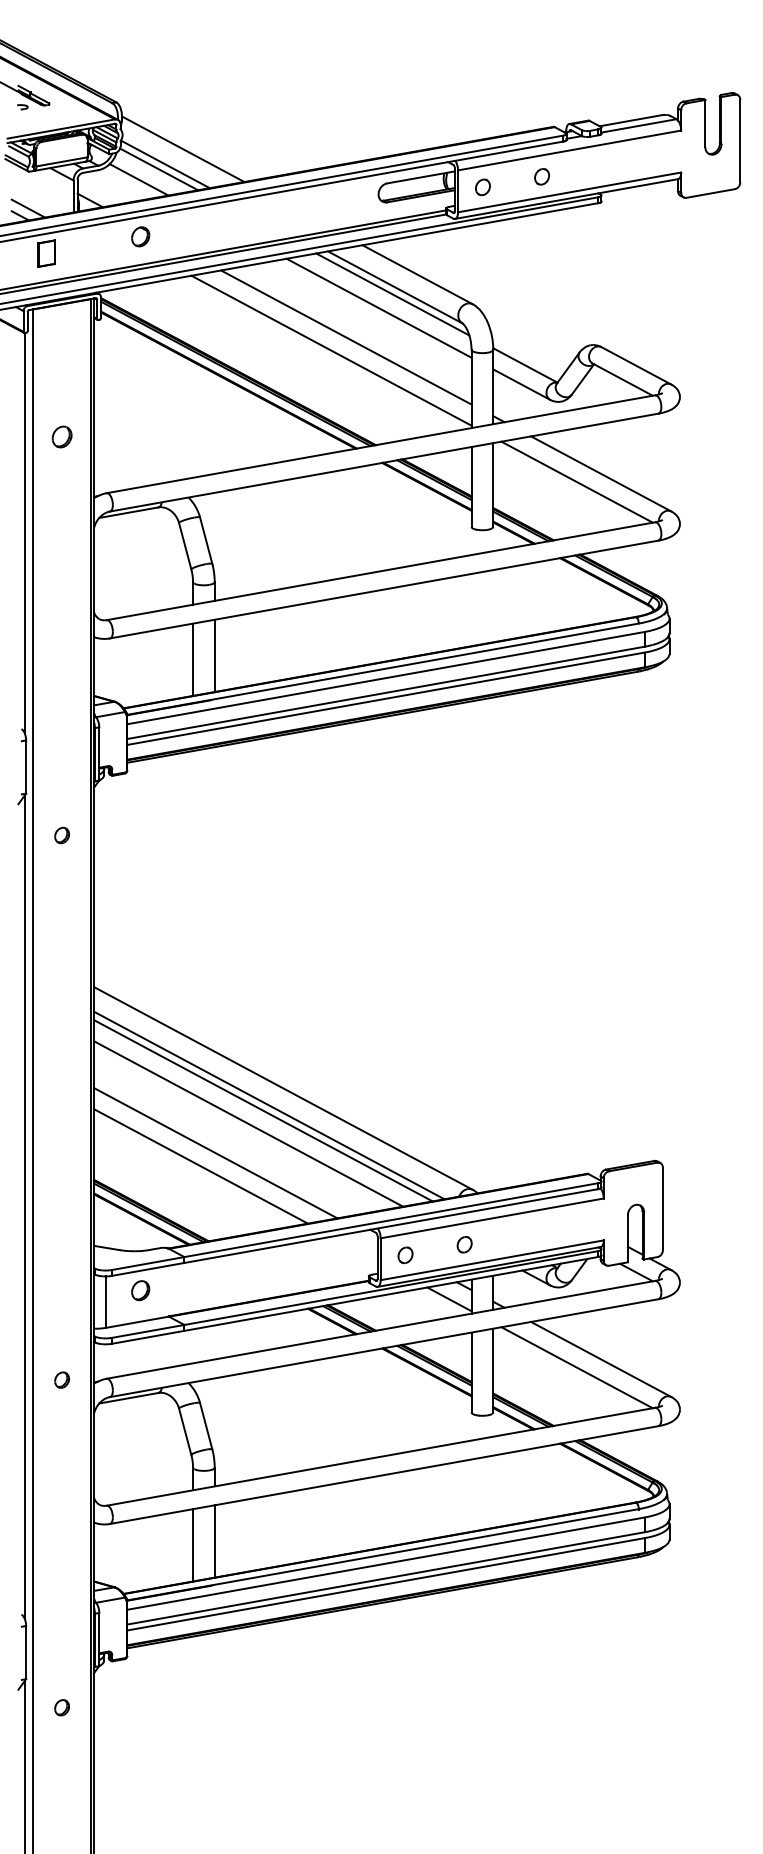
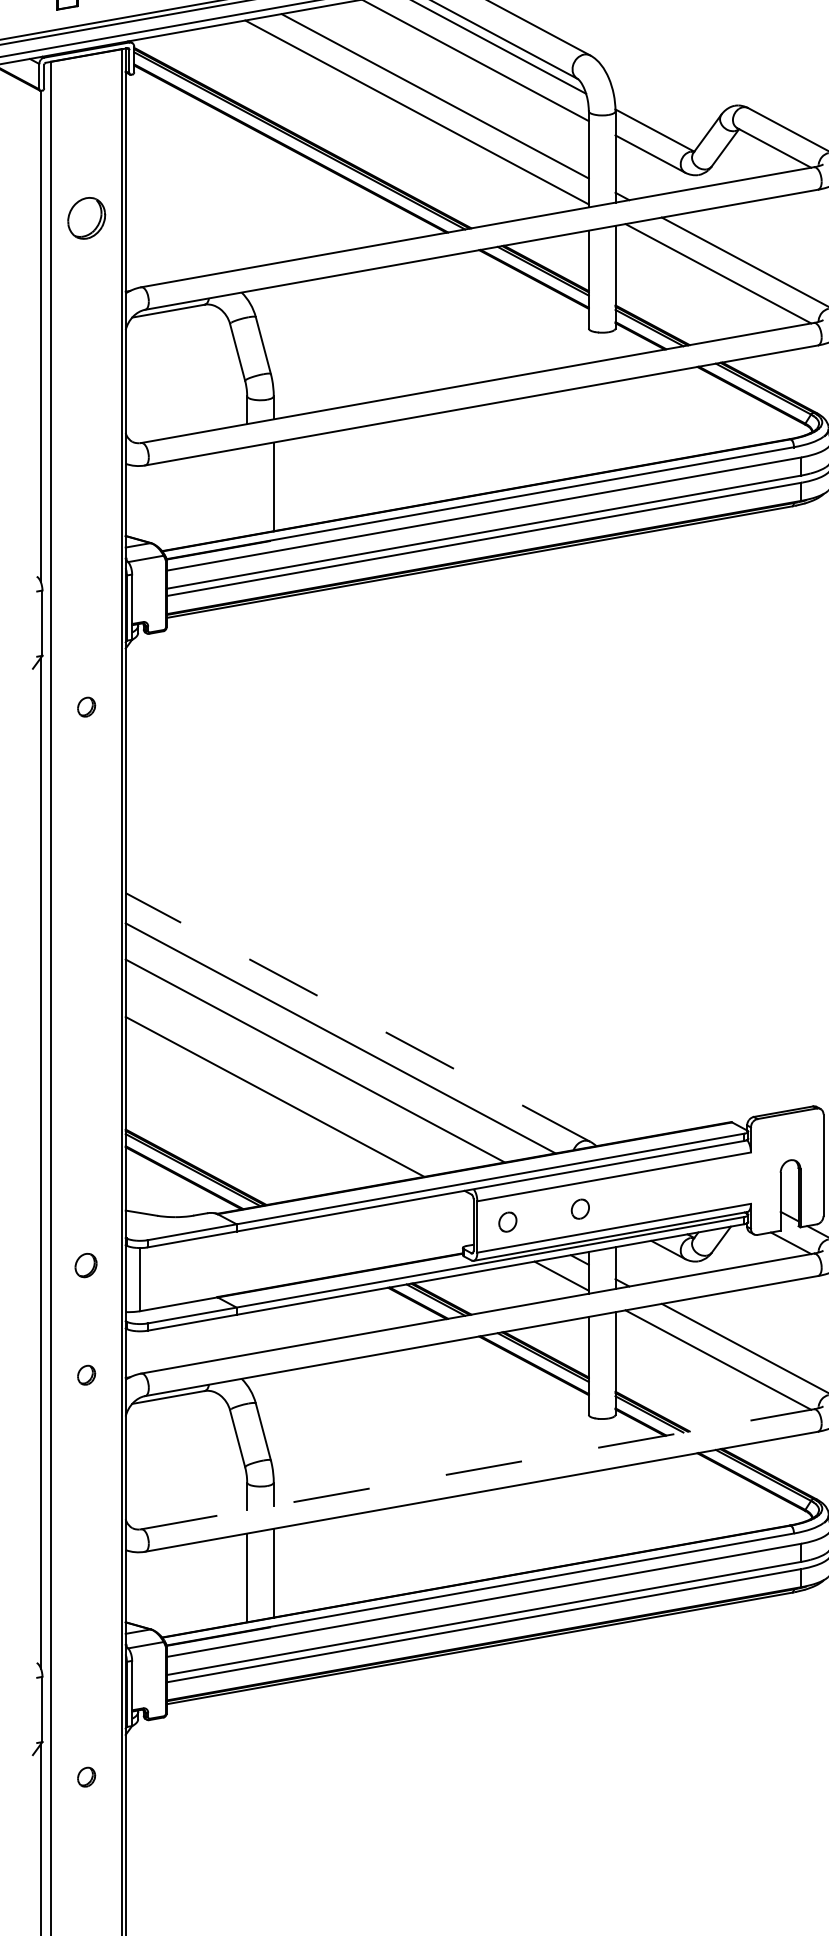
part: (61, 436) -> (85, 217), size x1.6
line: (193, 659) -> (247, 491), removed
line: (283, 1088) -> (358, 1017), solid -> dashed
line: (263, 1110) -> (333, 1044), removed
line: (200, 1166) -> (256, 1113), removed
part: (140, 1290) -> (85, 1265), moved
line: (380, 1456) -> (477, 1468), solid -> dashed

